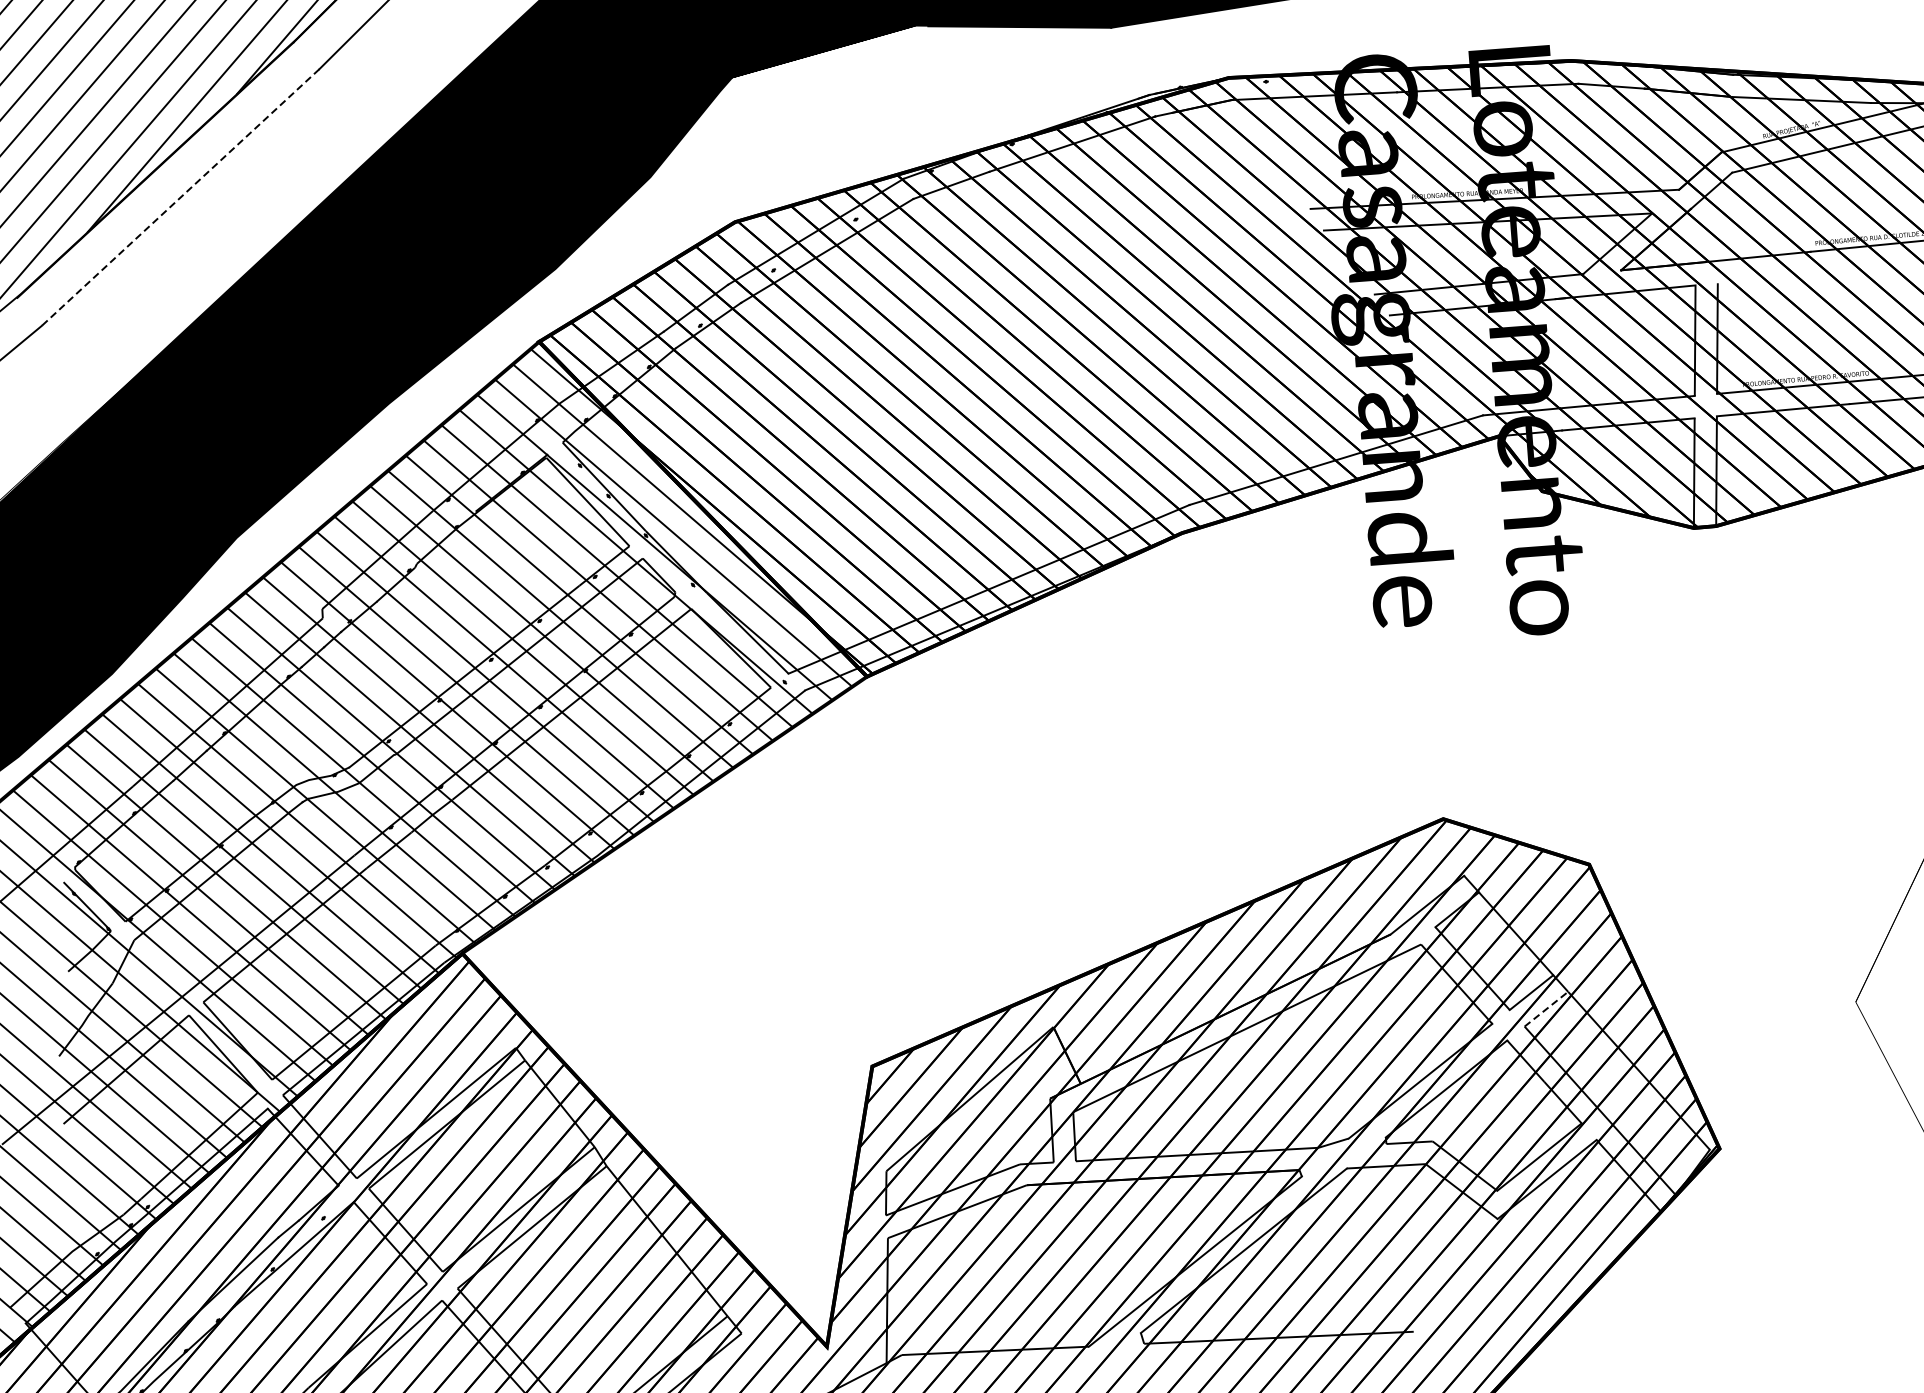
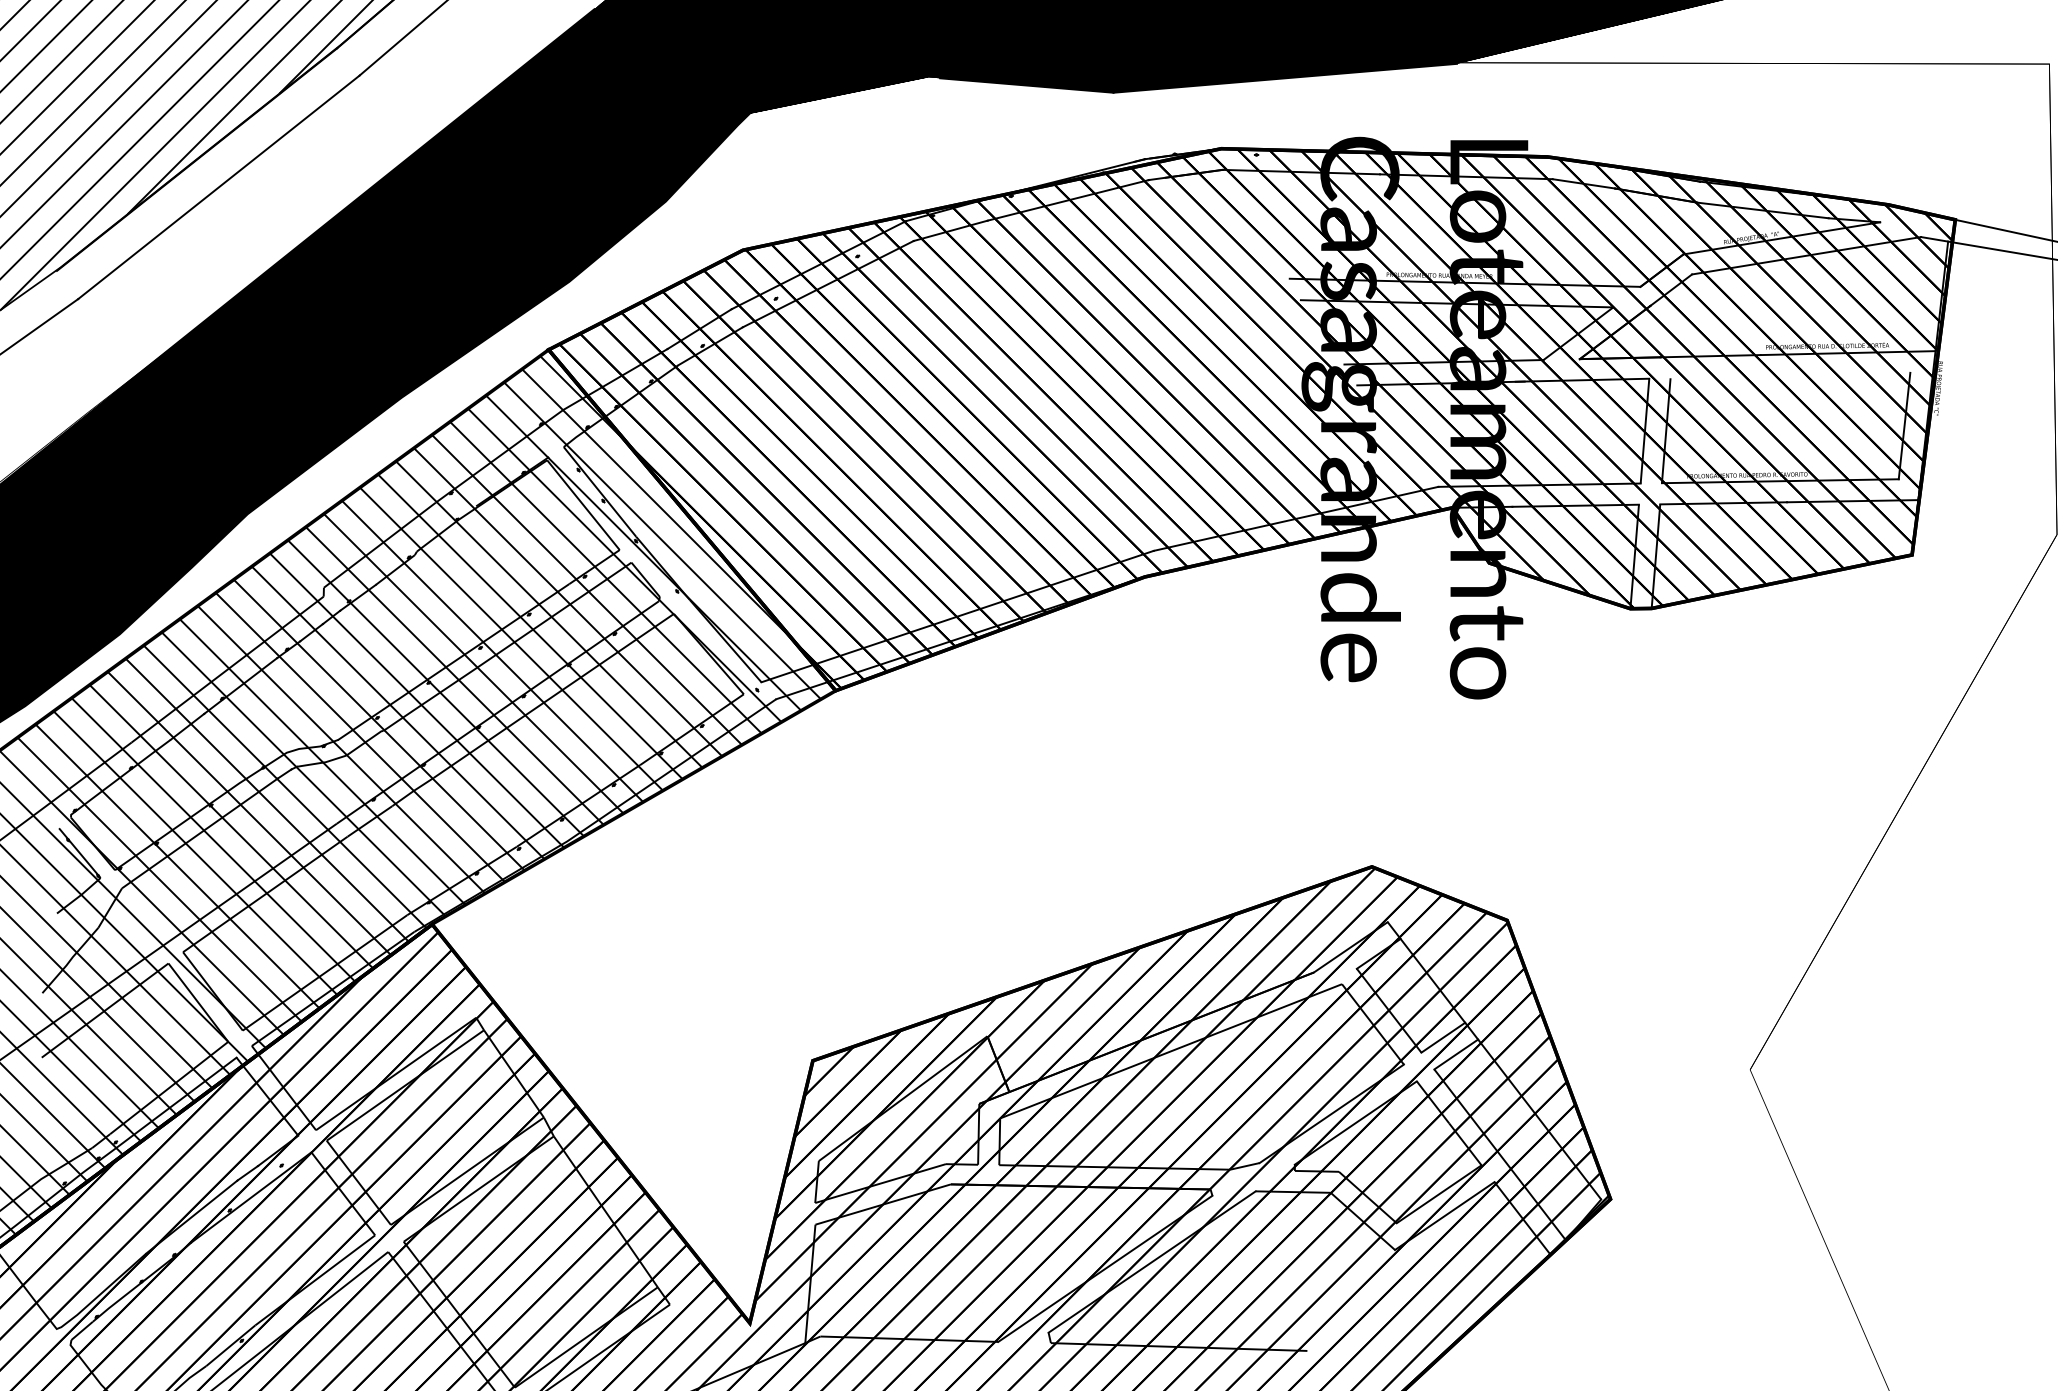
line: (180, 197) -> (218, 187), dashed -> solid
line: (1546, 1009) -> (1456, 1054), dashed -> solid

